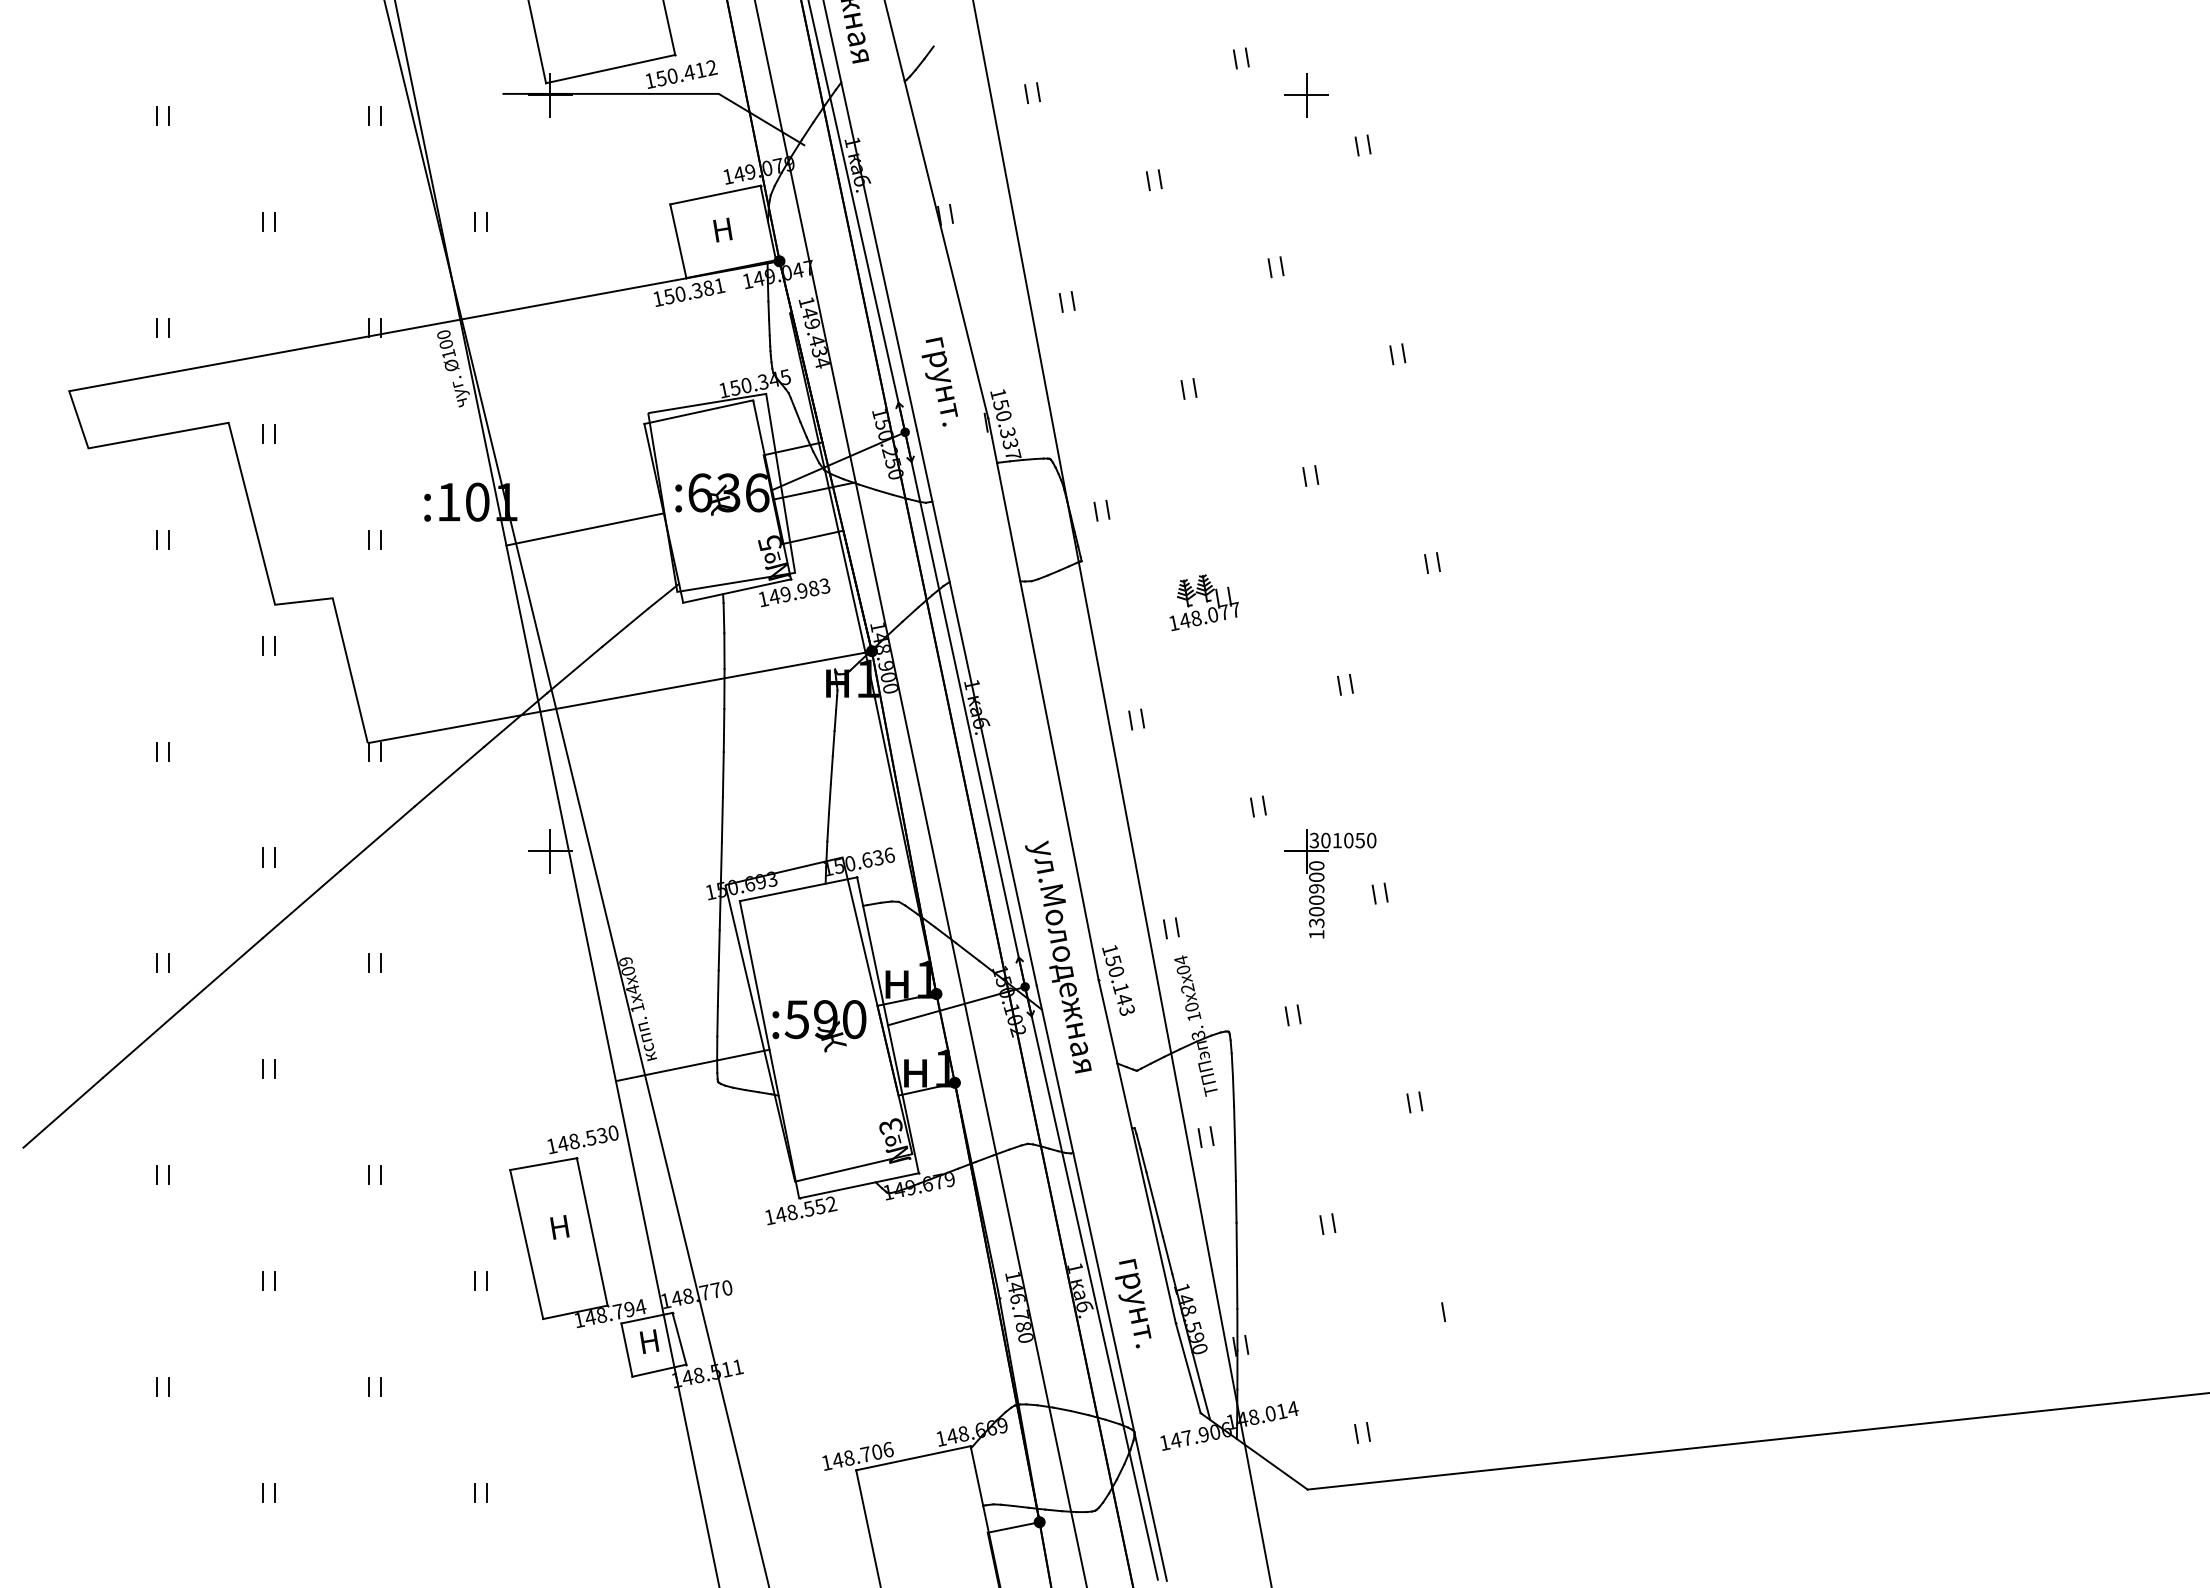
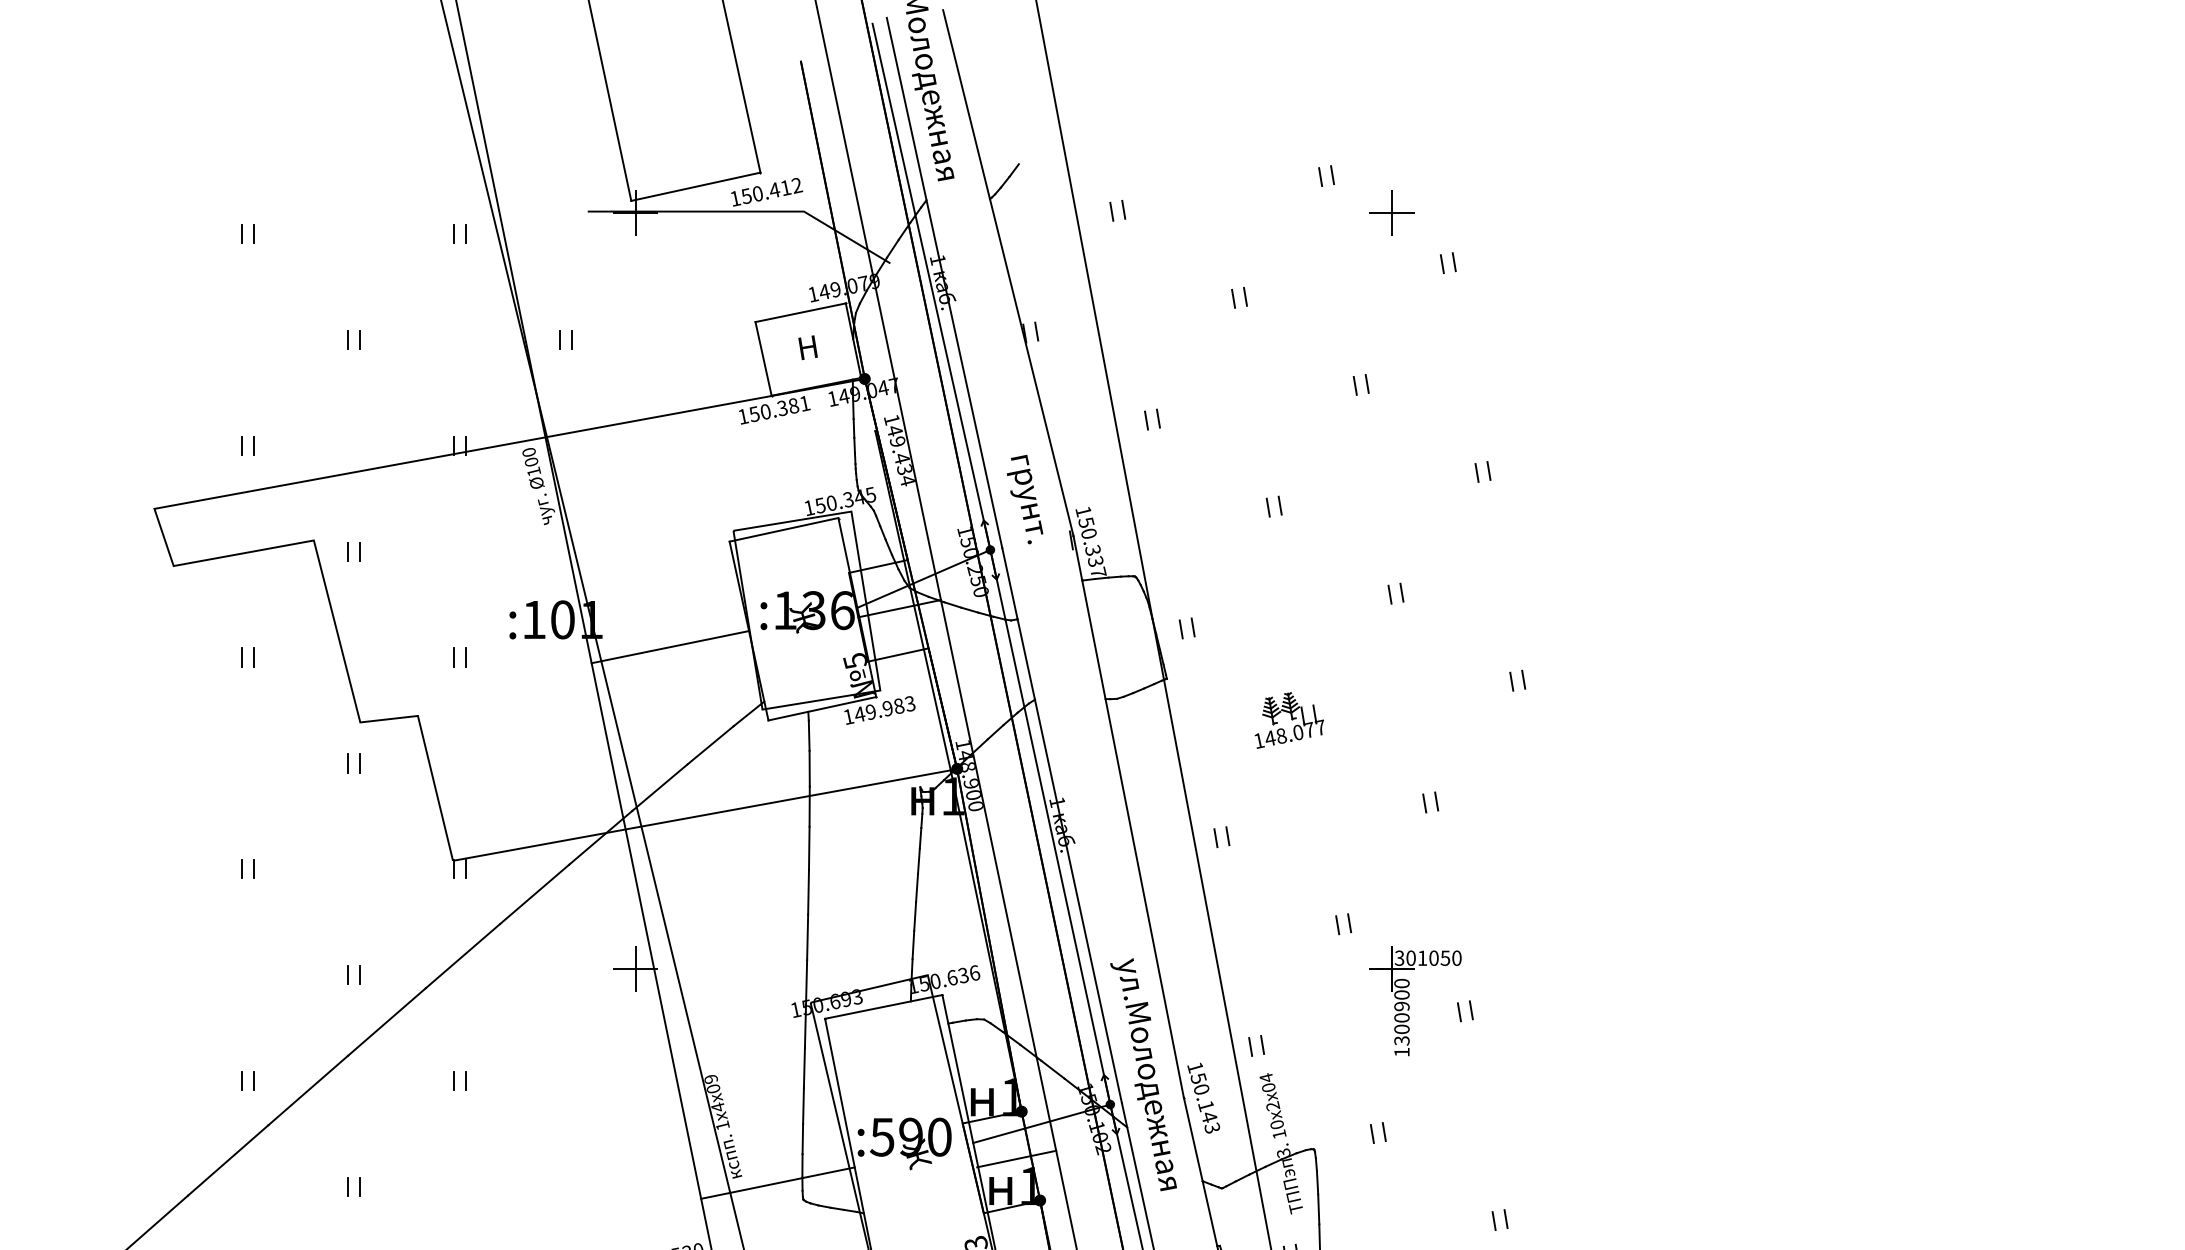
text: (700, 492) -> (785, 610), :636 -> :136
line: (930, 1041) -> (1015, 1159), added

